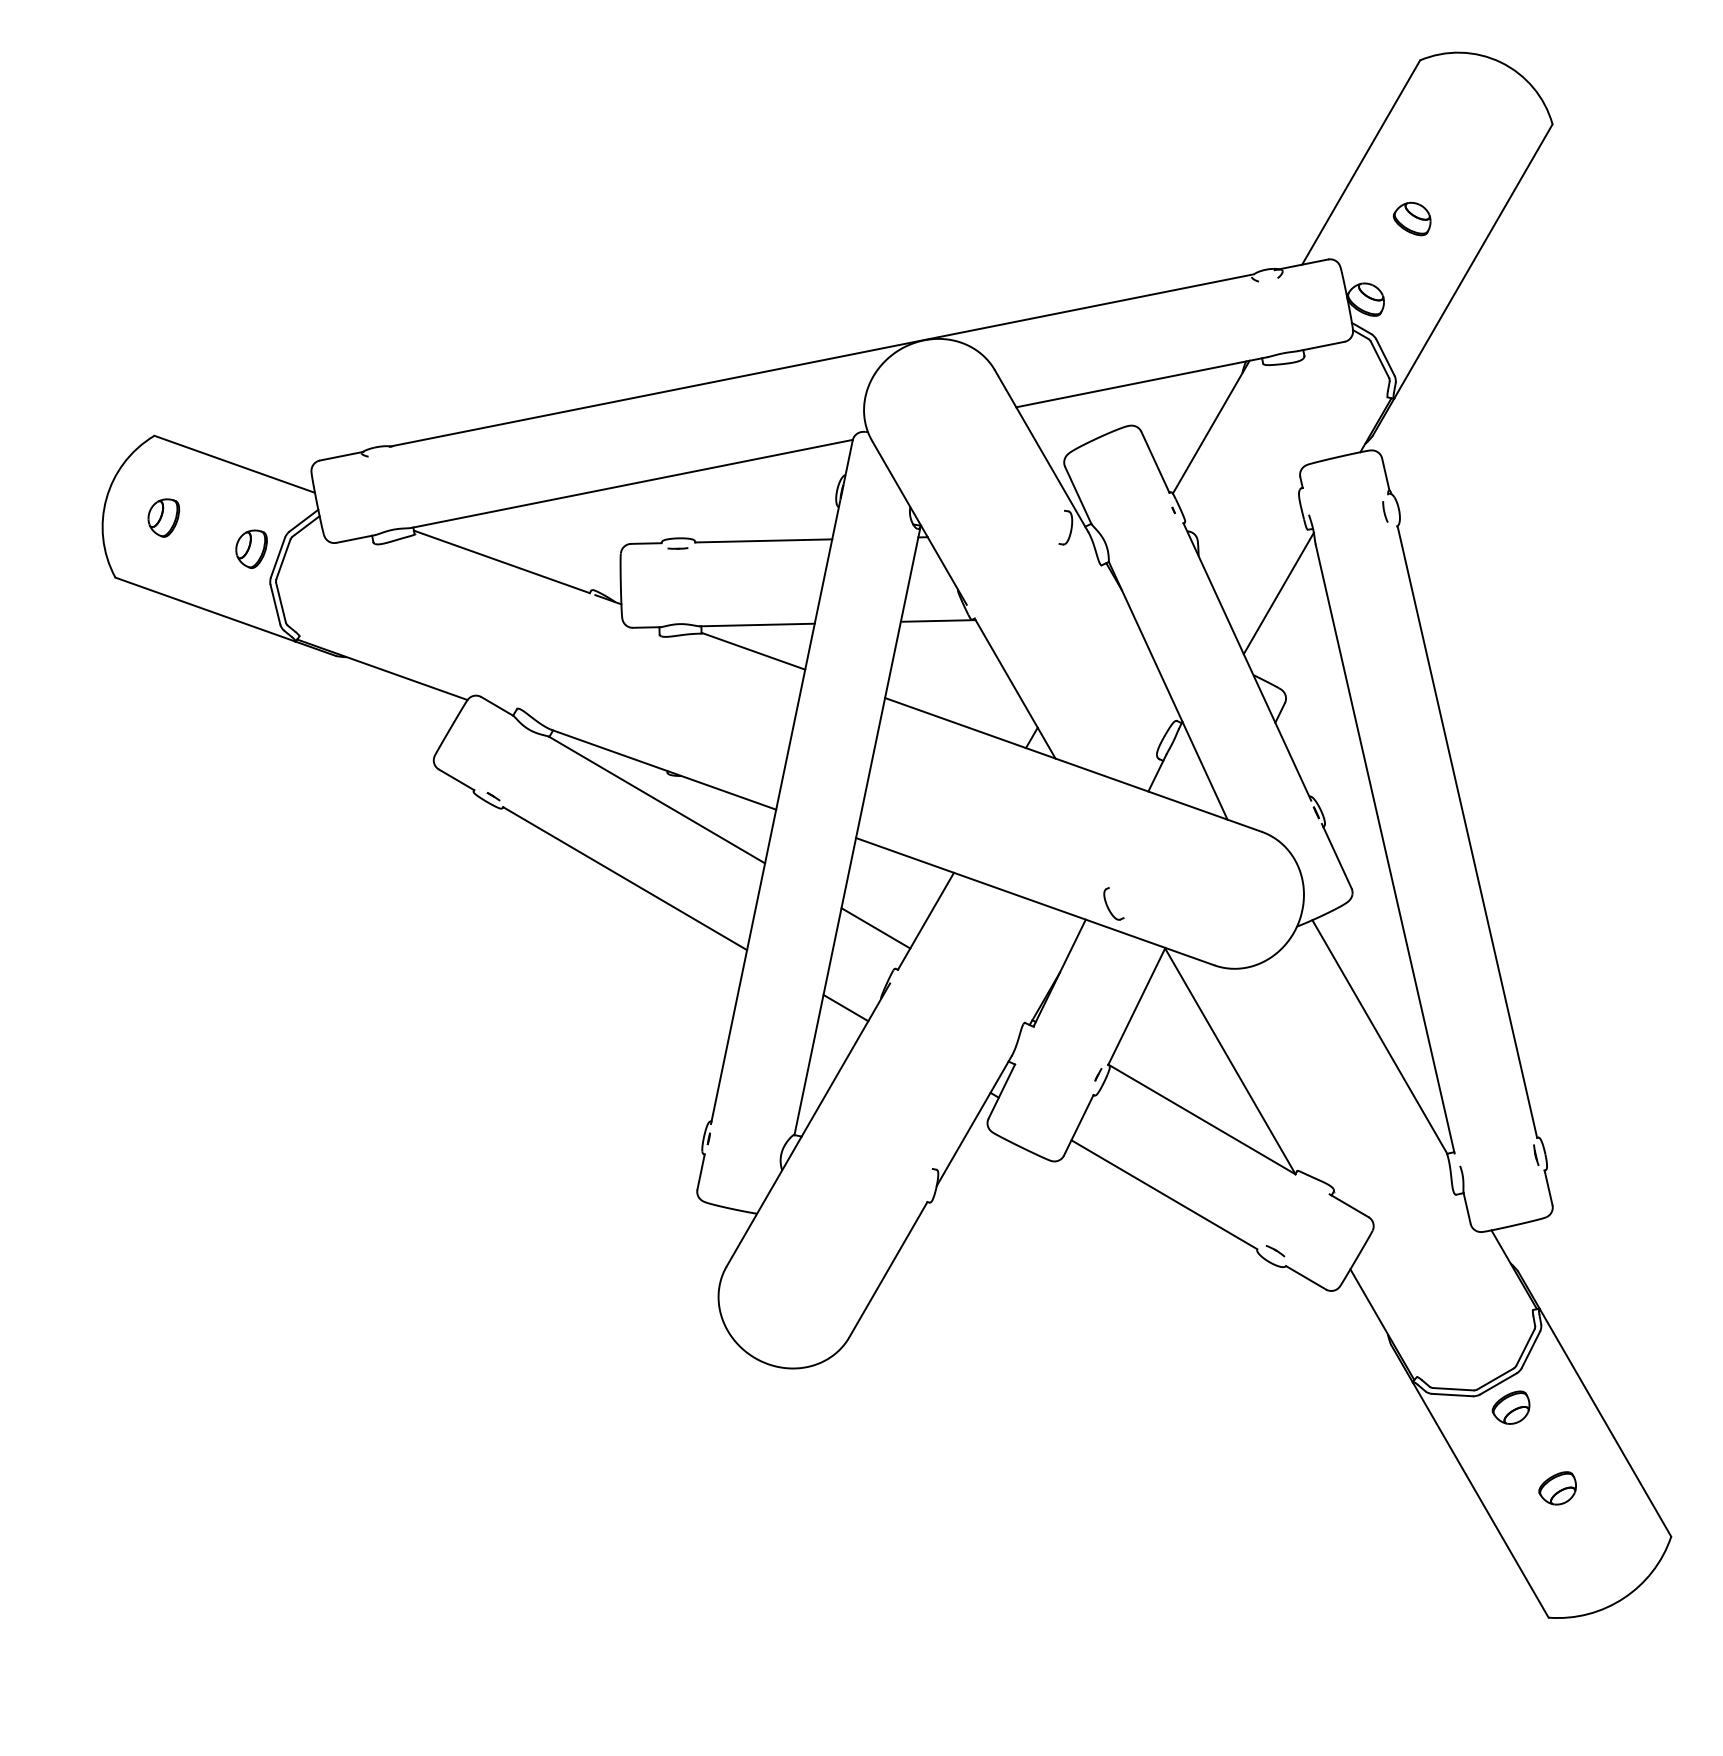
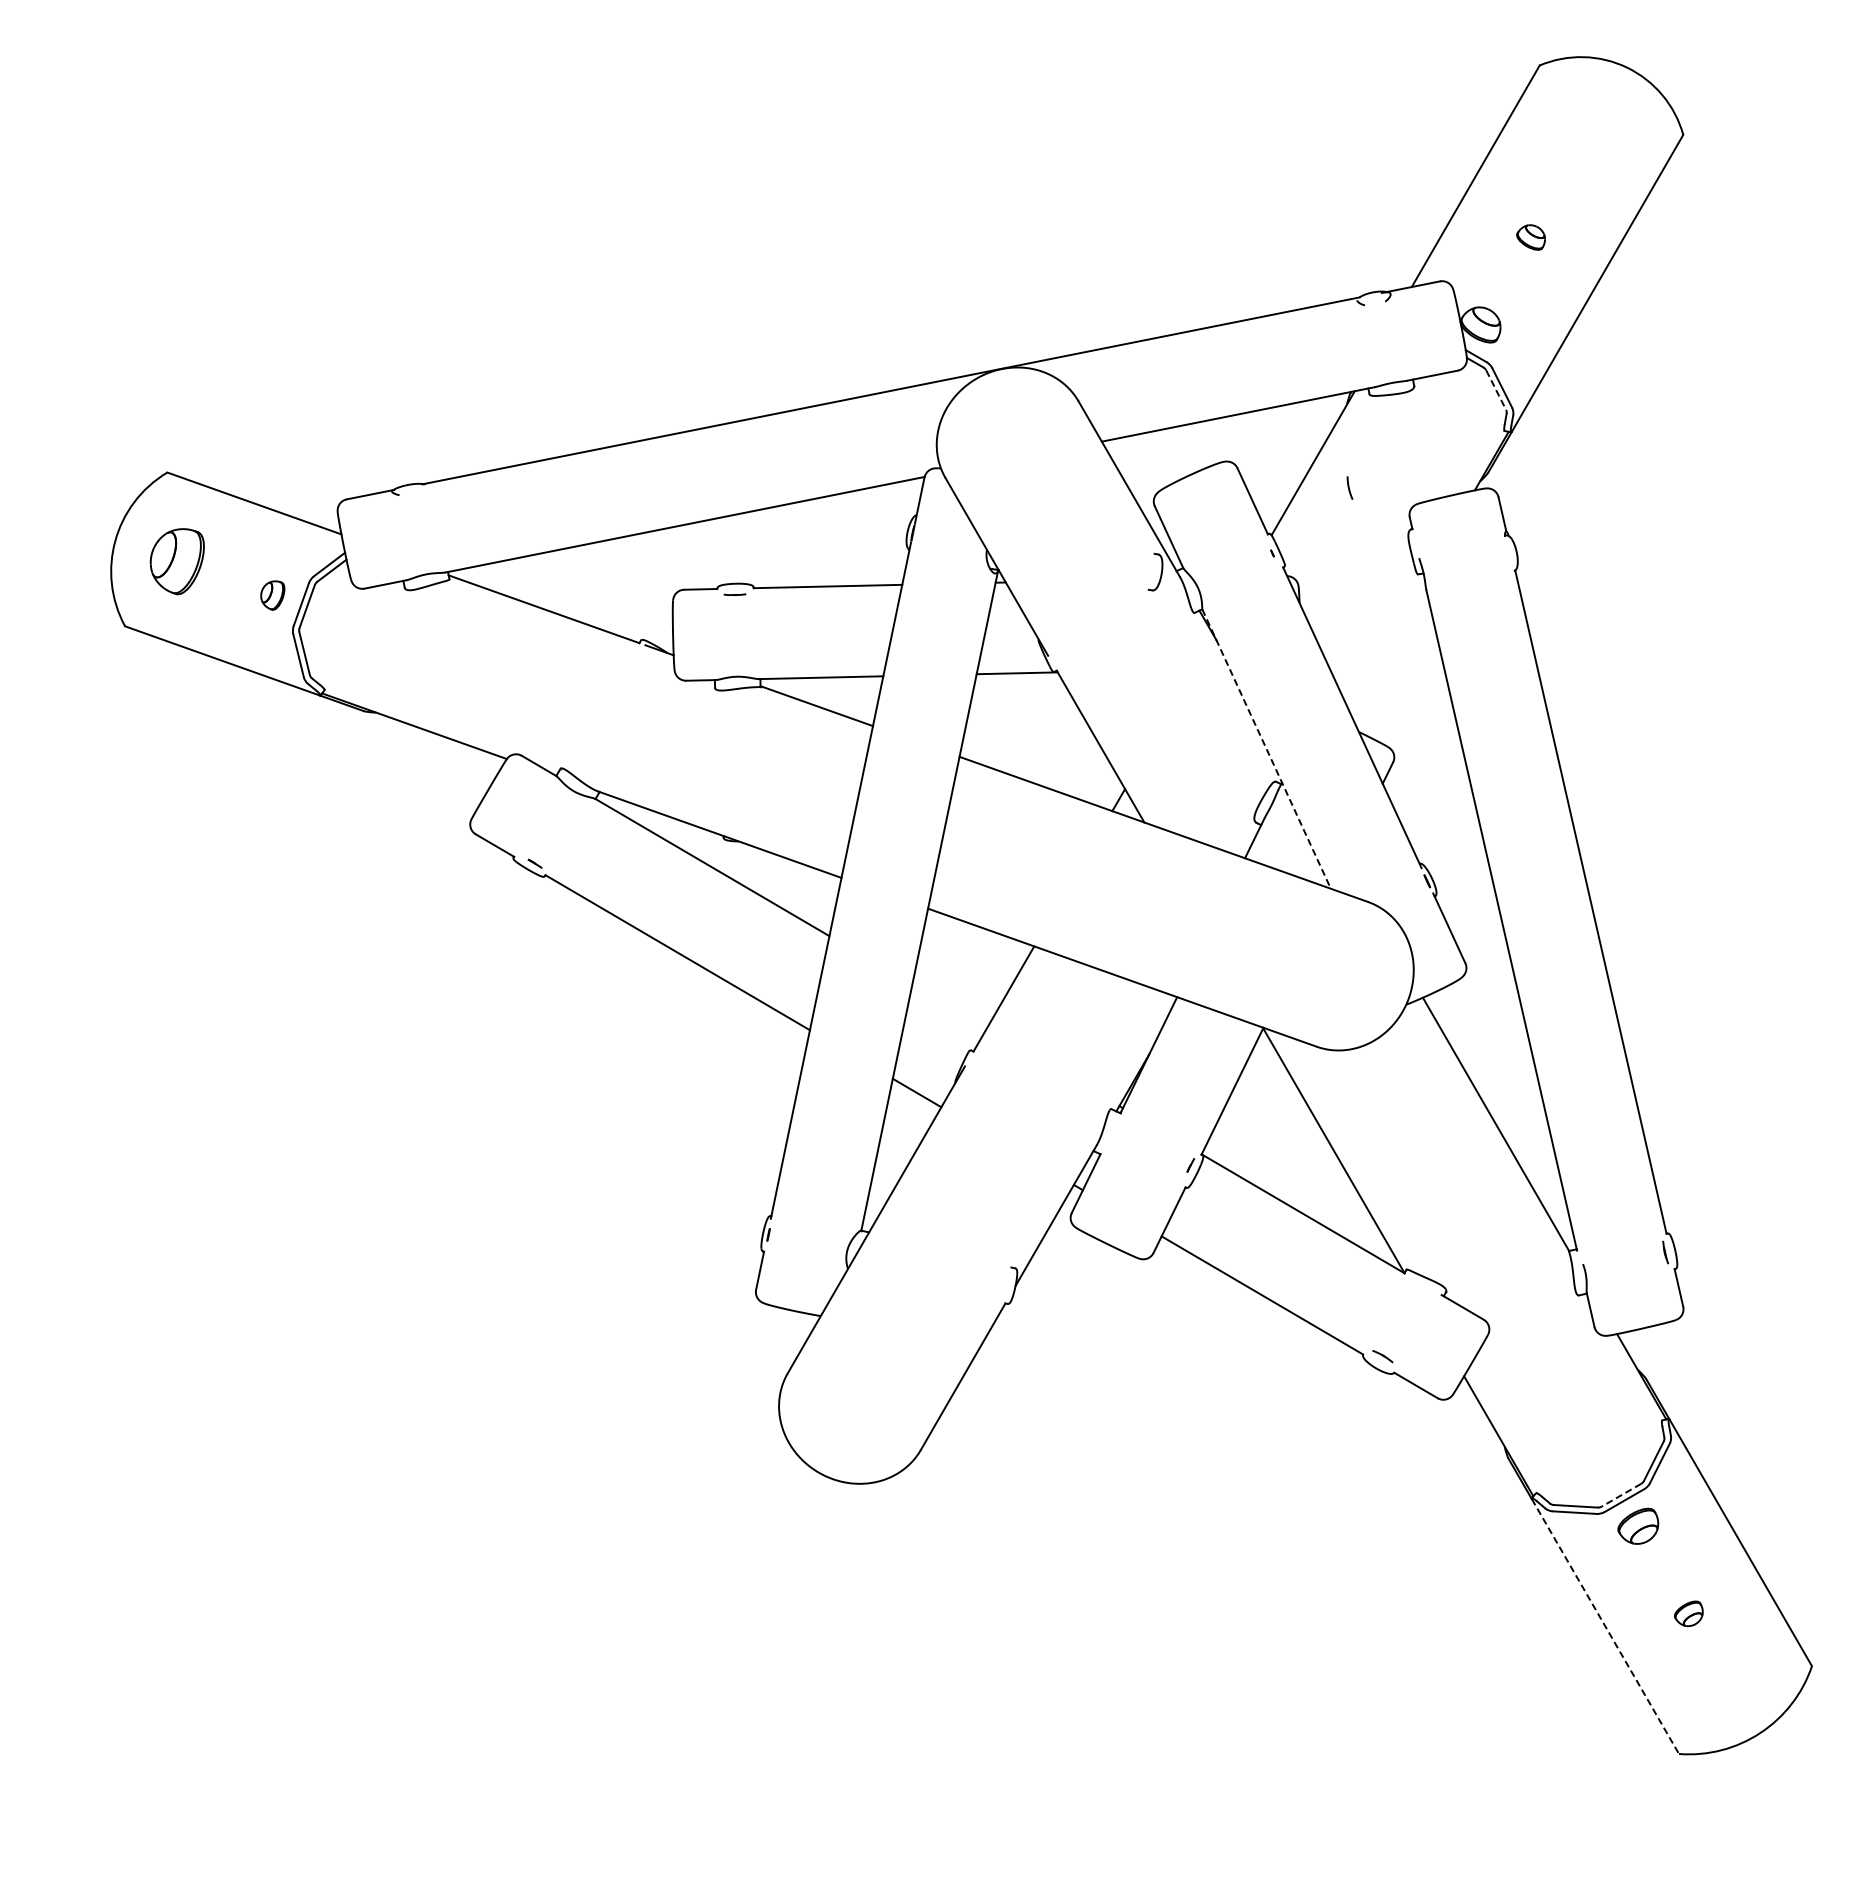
part: (1411, 219) -> (1530, 237), size x0.7
line: (1380, 360) -> (1496, 390), solid -> dashed
curve: (1384, 511) -> (1349, 487), moved
part: (163, 517) -> (177, 561), size x1.6
part: (251, 549) -> (272, 595), size x0.7
line: (1278, 593) -> (1386, 643), removed
line: (1168, 691) -> (1266, 749), solid -> dashed
part: (1108, 906) -> (1201, 982), removed
line: (875, 928) -> (949, 1006), removed
line: (1495, 1379) -> (1621, 1495), solid -> dashed
part: (1557, 1488) -> (1688, 1613), size x0.7
line: (1480, 1501) -> (1605, 1627), solid -> dashed

